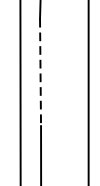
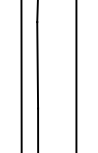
line: (40, 72) -> (37, 65), dashed -> solid

